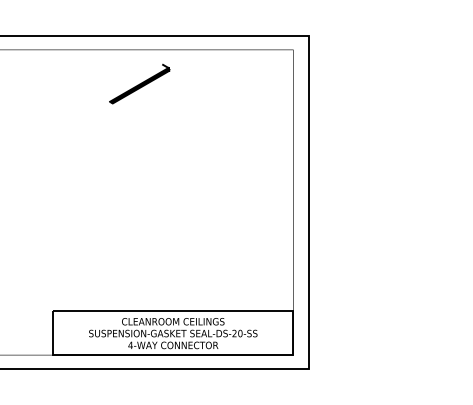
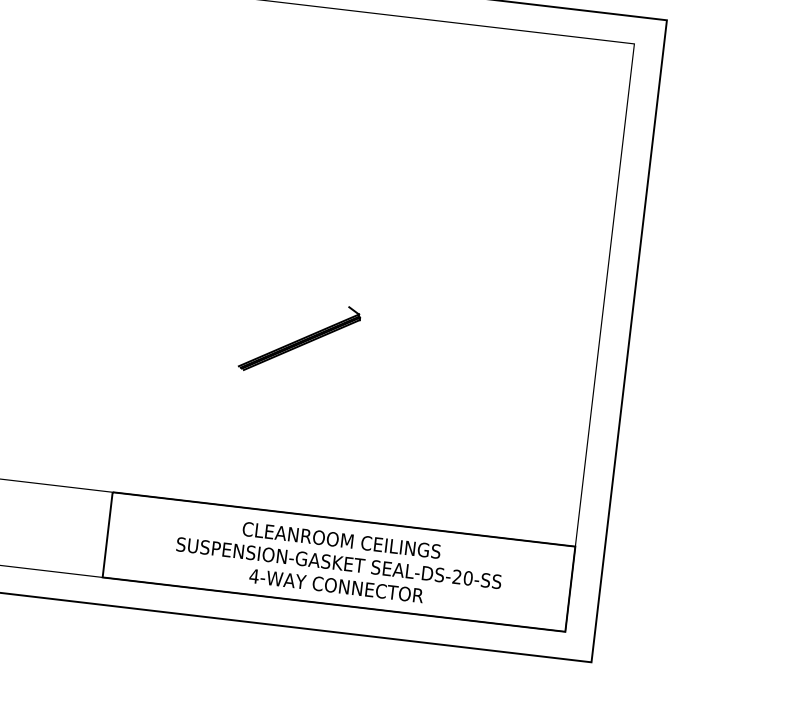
part: (139, 83) -> (299, 337), moved

